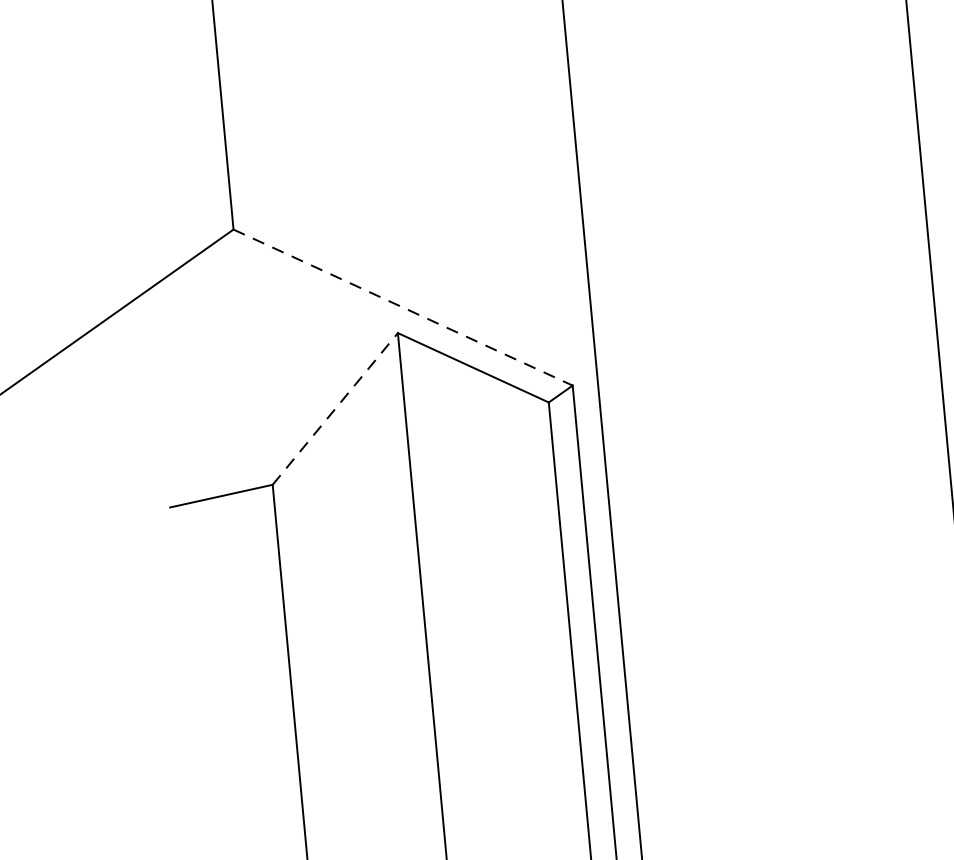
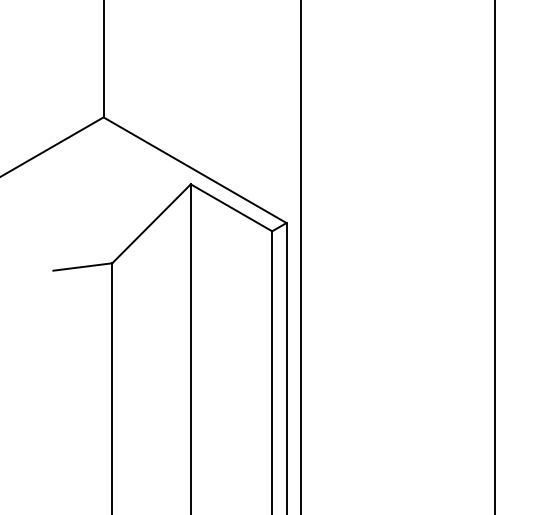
line: (403, 307) -> (195, 170), dashed -> solid
line: (335, 408) -> (151, 223), dashed -> solid

